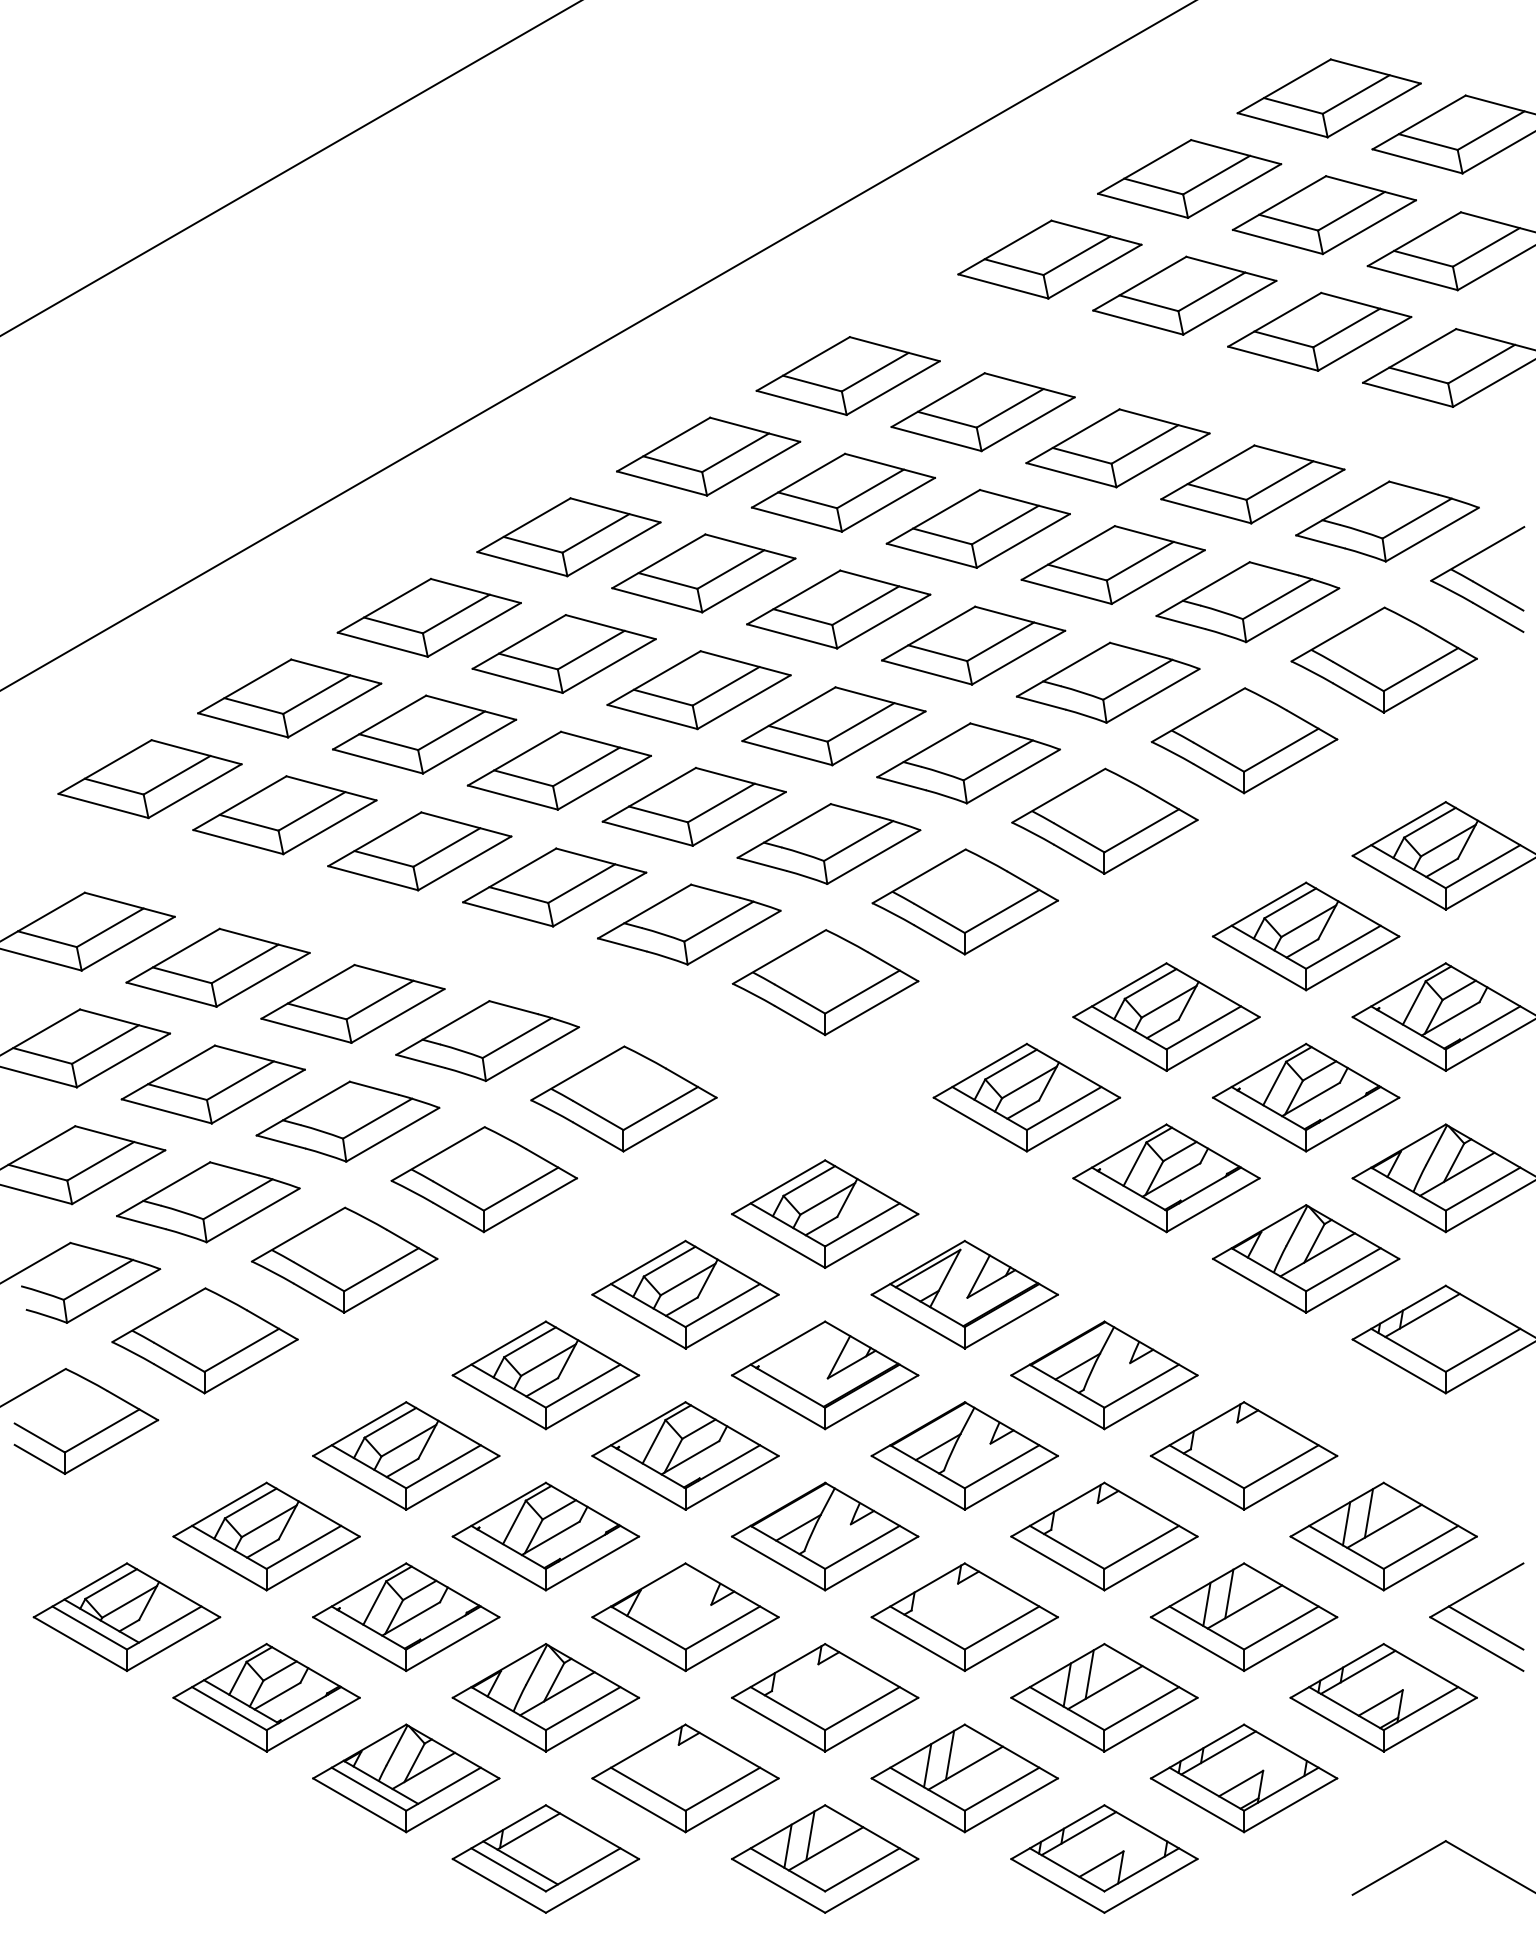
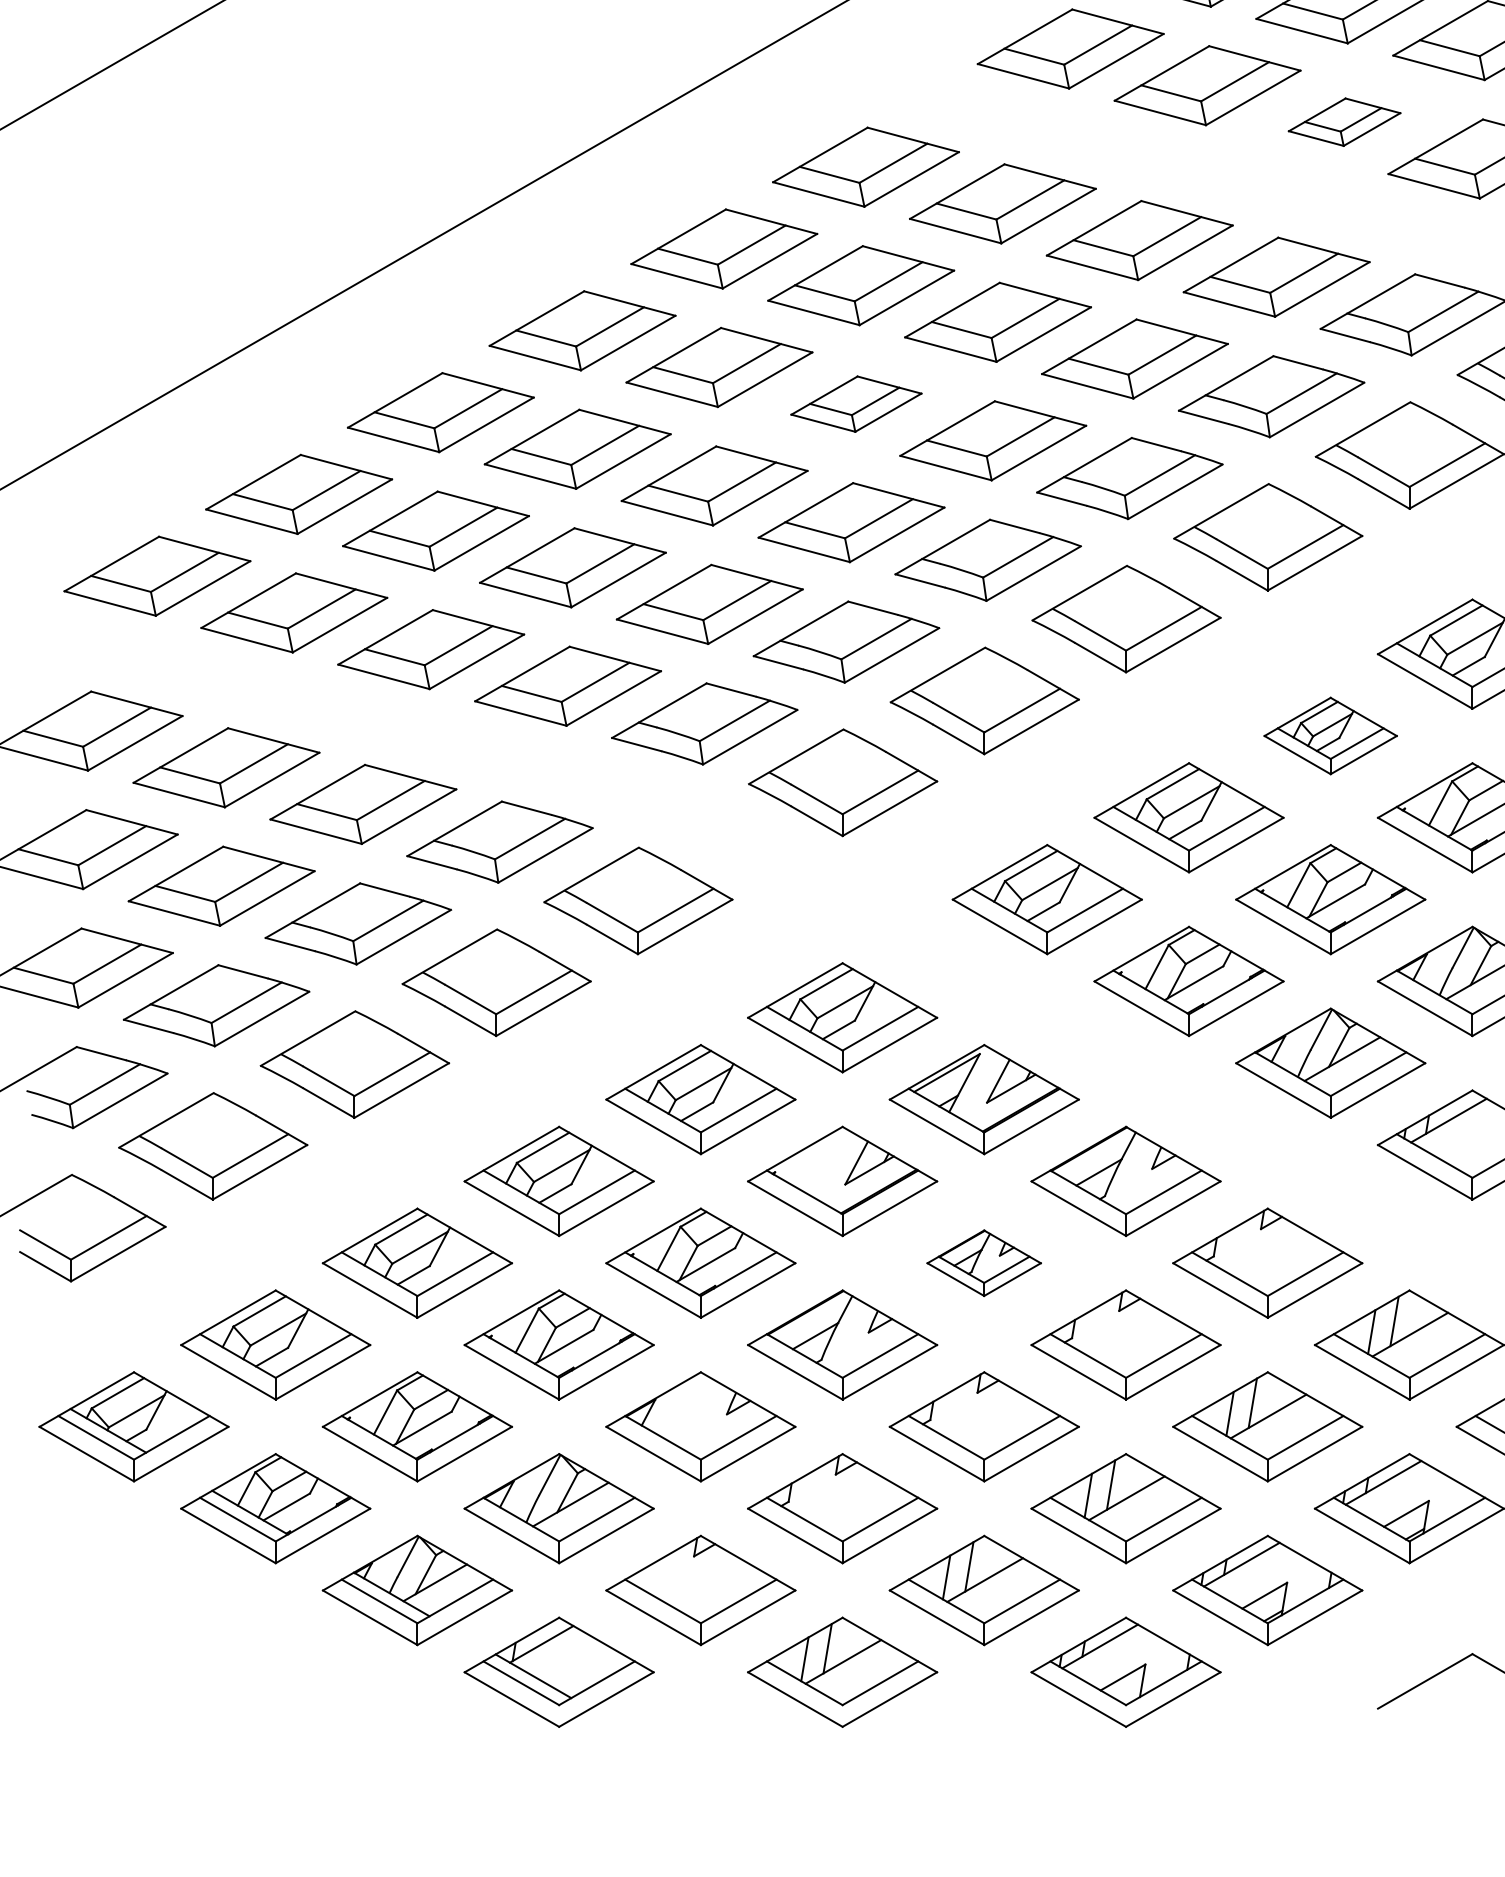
part: (1319, 331) -> (1344, 122), size x0.6
part: (838, 609) -> (856, 404), size x0.7
part: (1305, 936) -> (1330, 736), size x0.7
part: (964, 1455) -> (984, 1262), size x0.6

